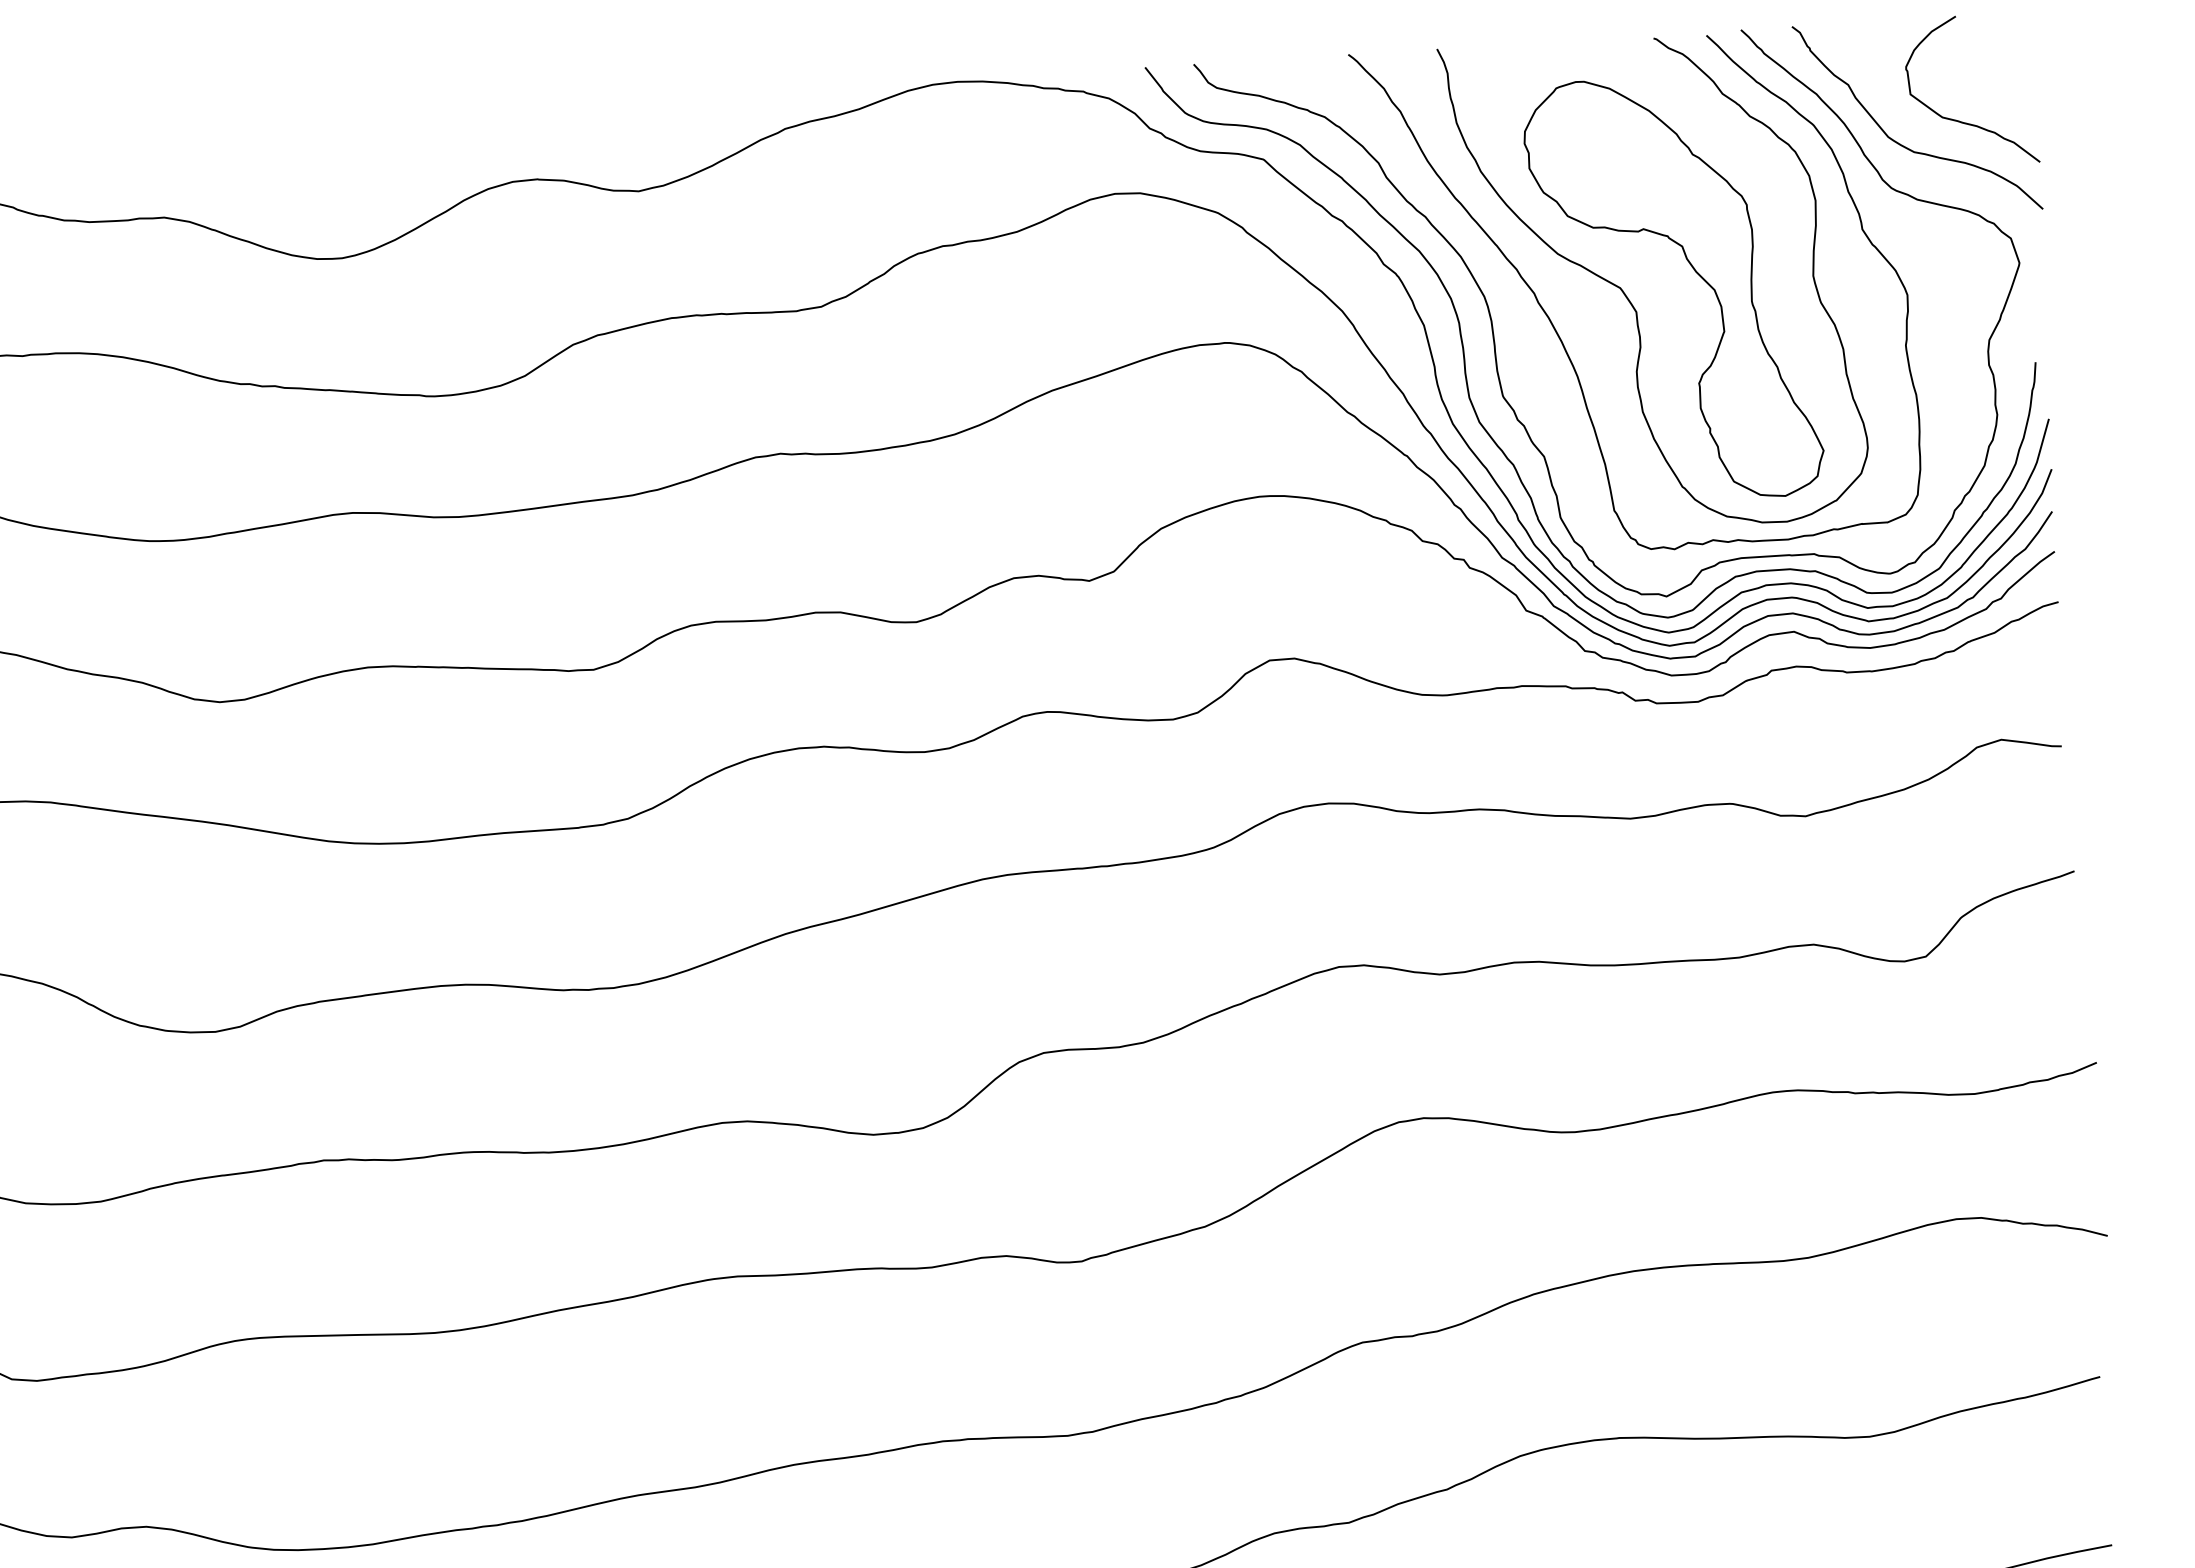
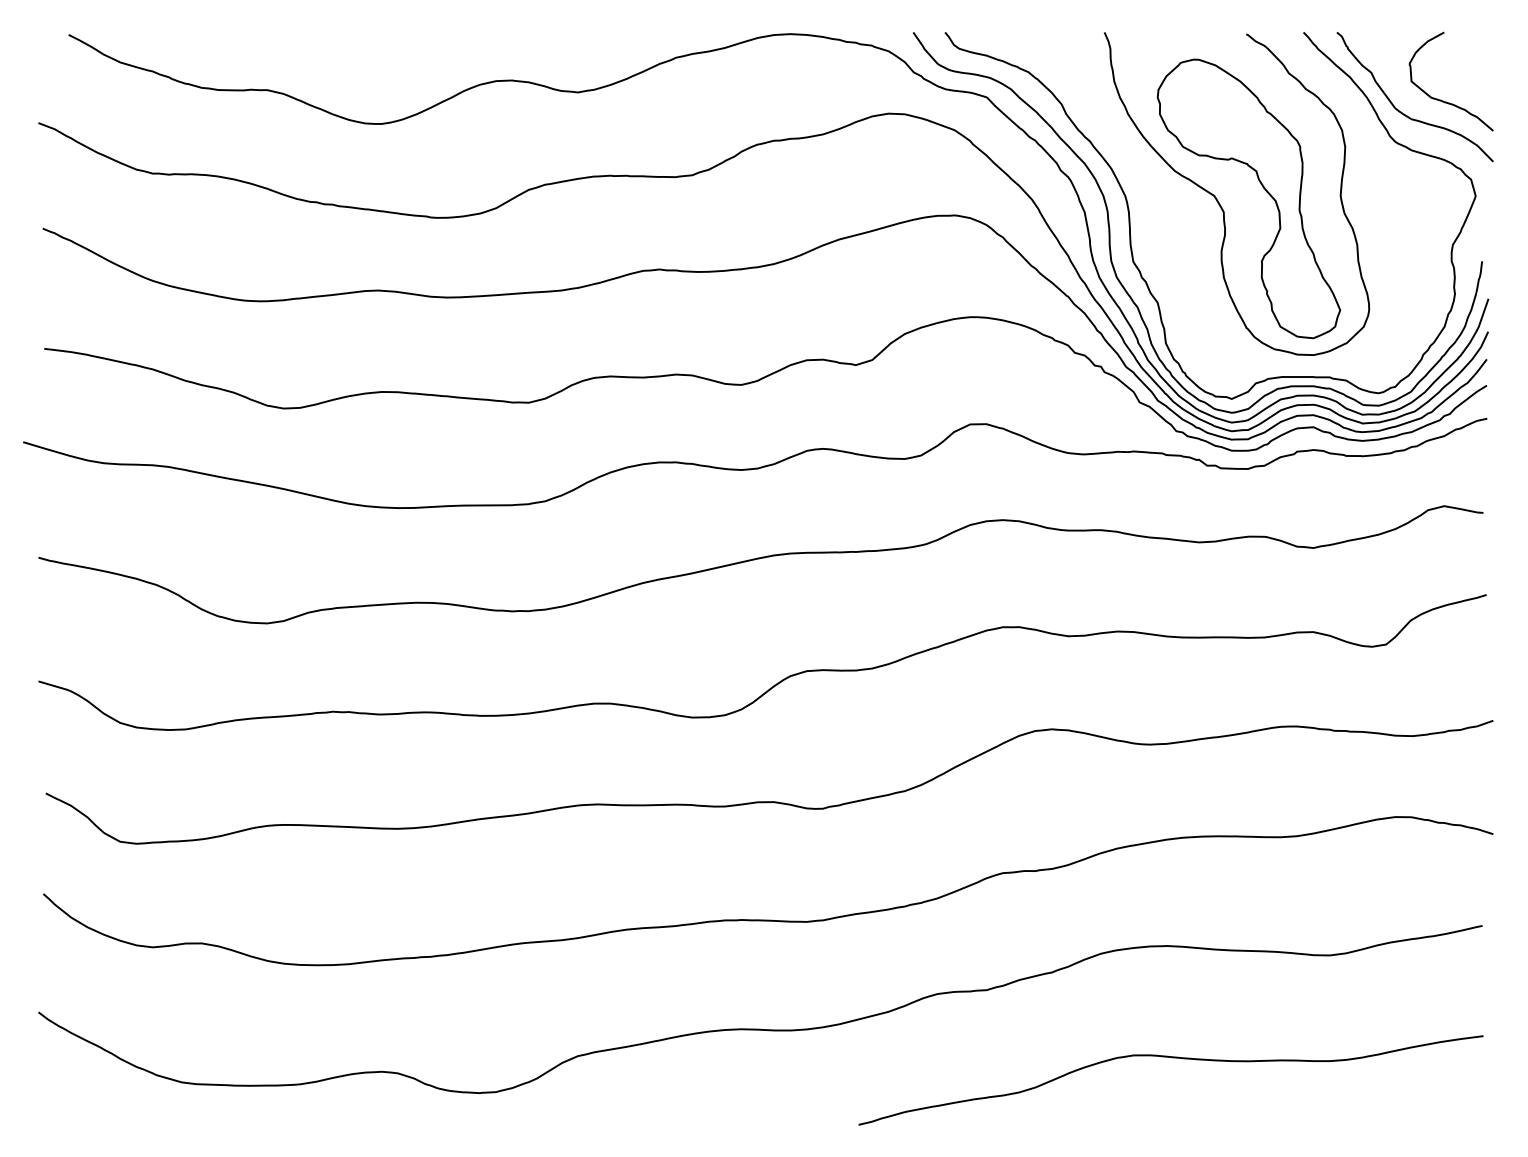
curve: (1557, 329) -> (1171, 220), removed

